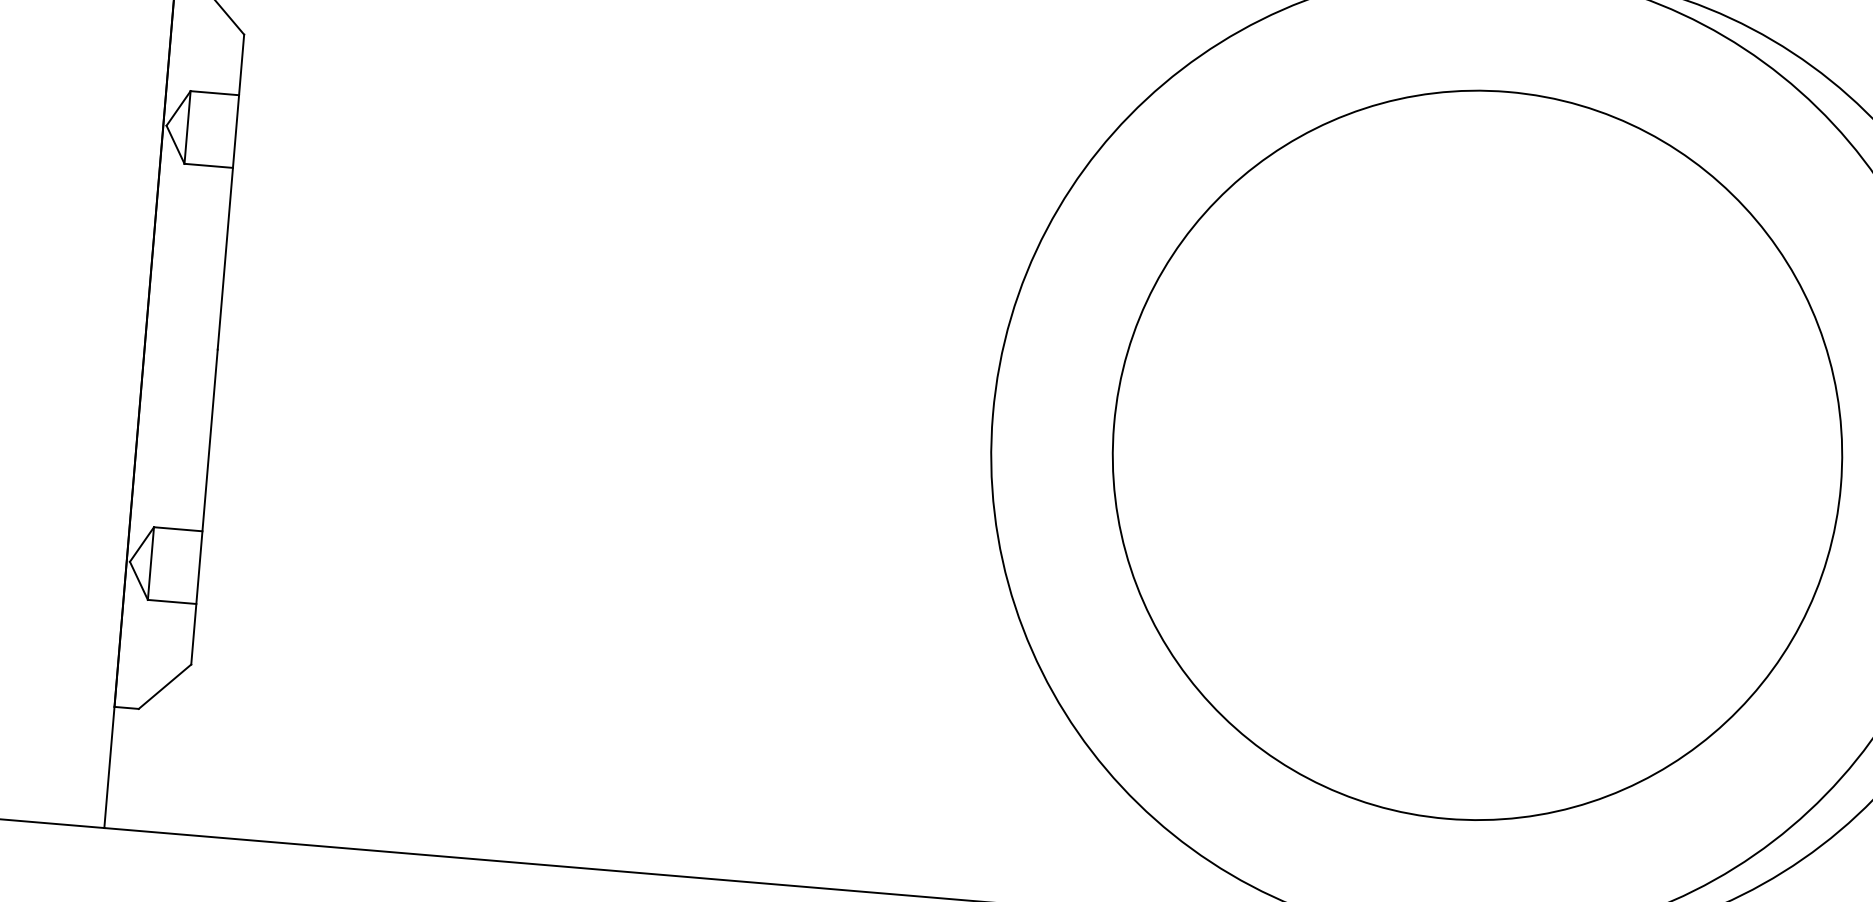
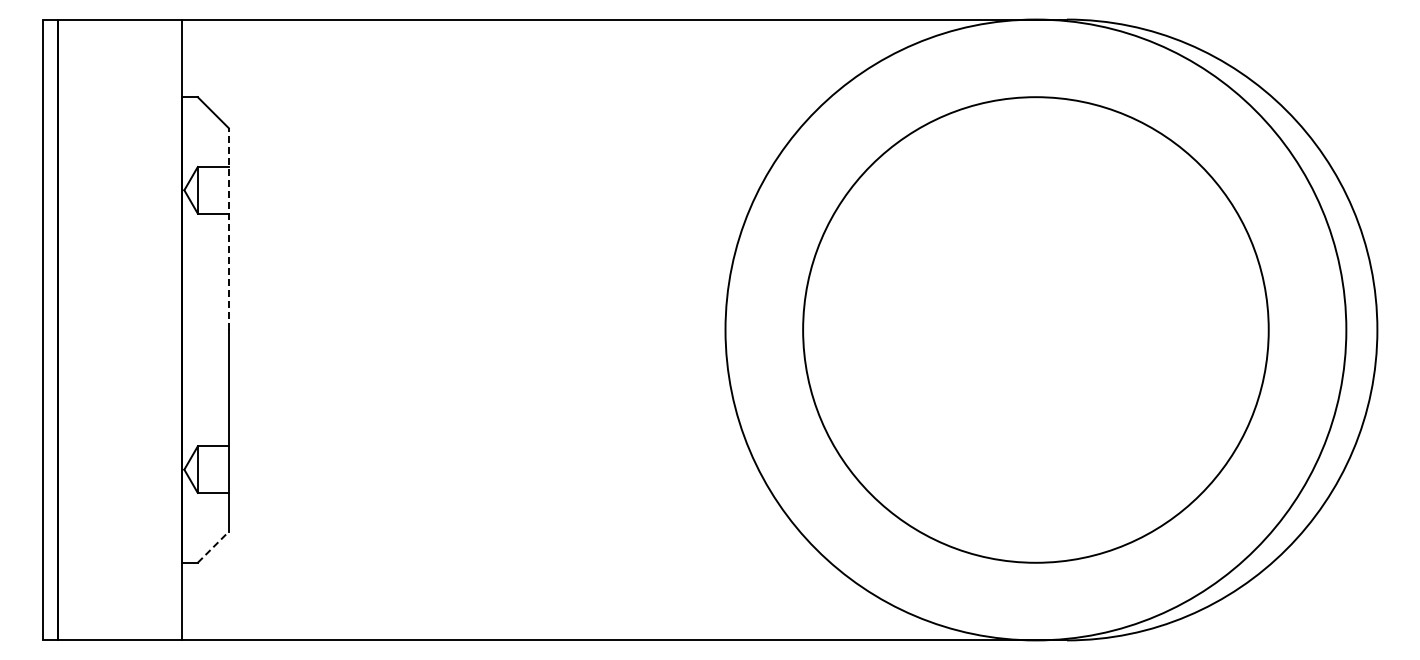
line: (230, 192) -> (228, 229), solid -> dashed
line: (165, 687) -> (213, 547), solid -> dashed

